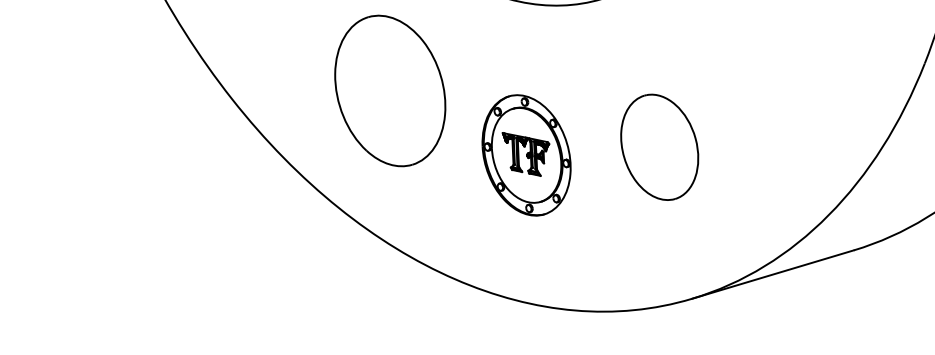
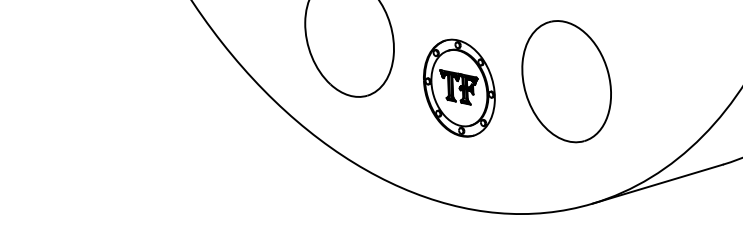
part: (659, 147) -> (566, 81), size x1.43

